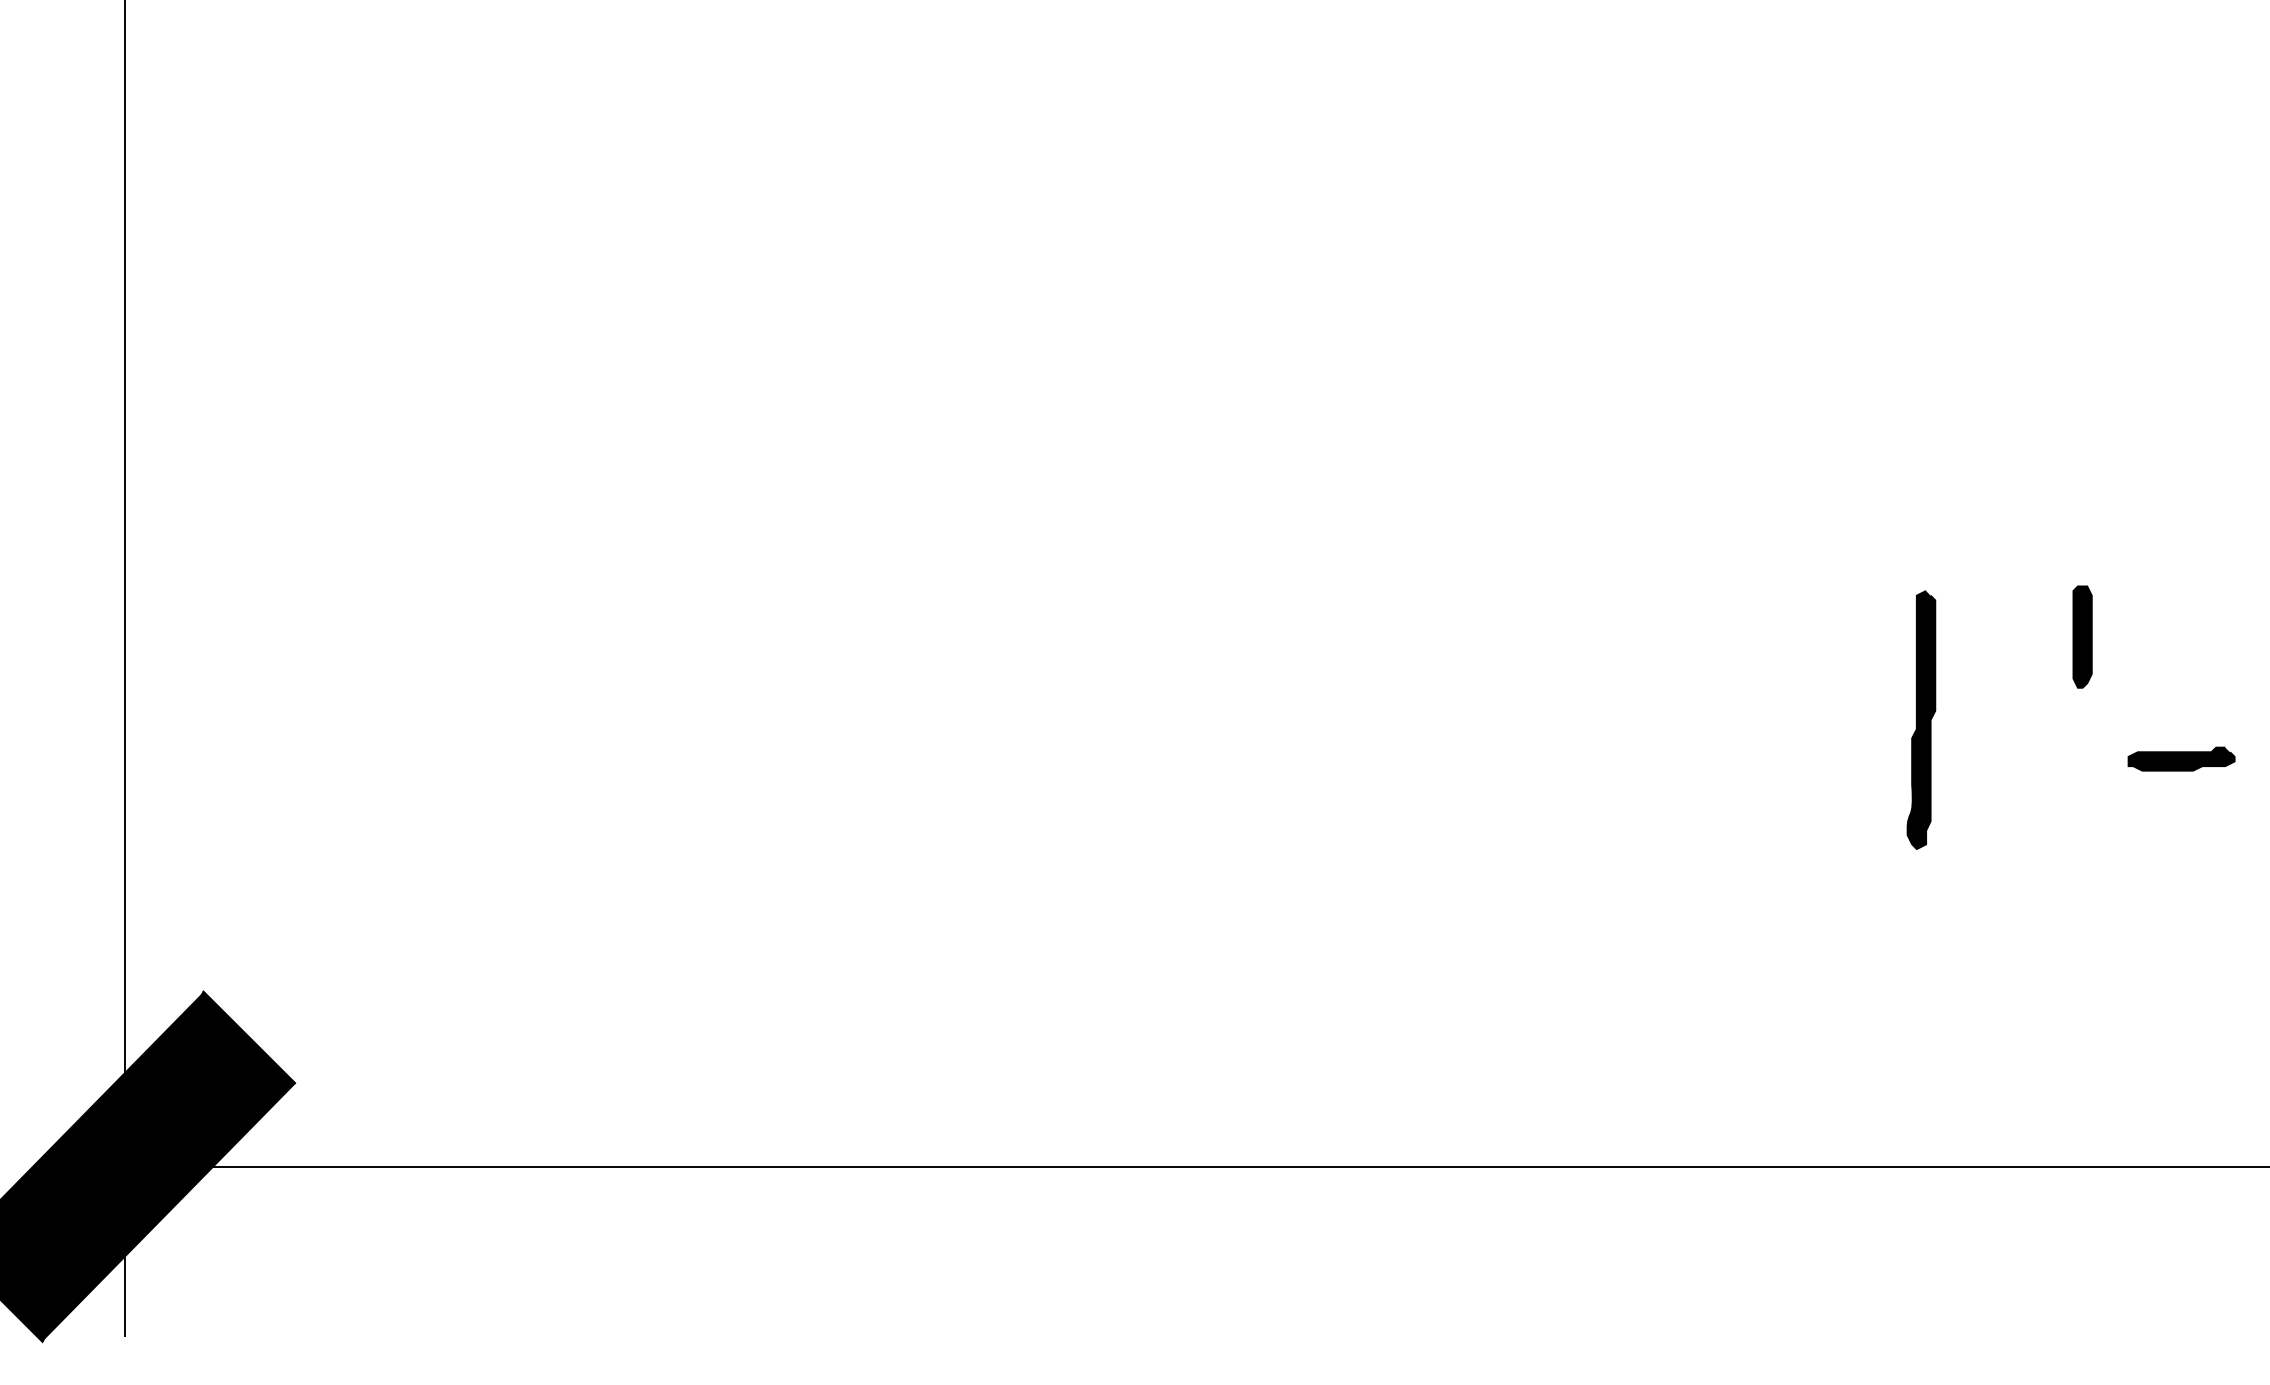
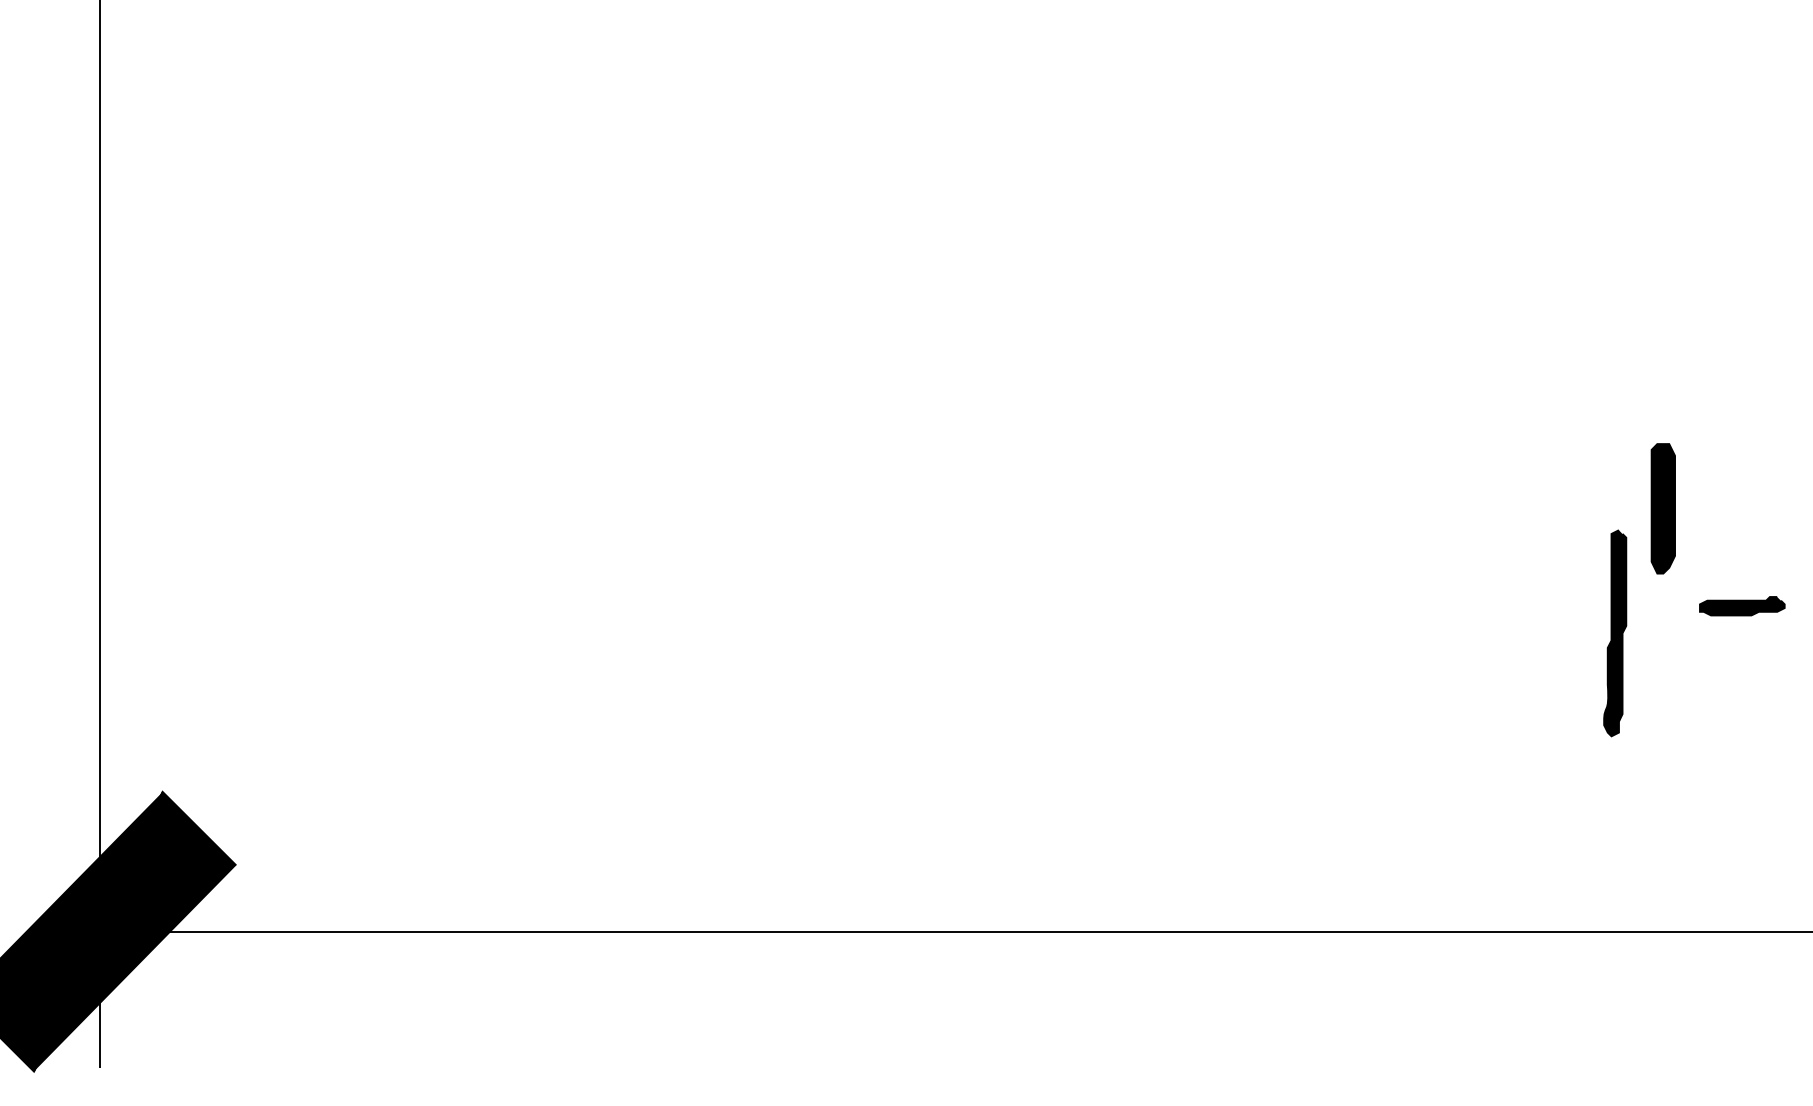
part: (2082, 636) -> (1663, 508), size x1.6
part: (1921, 719) -> (1615, 632), moved

